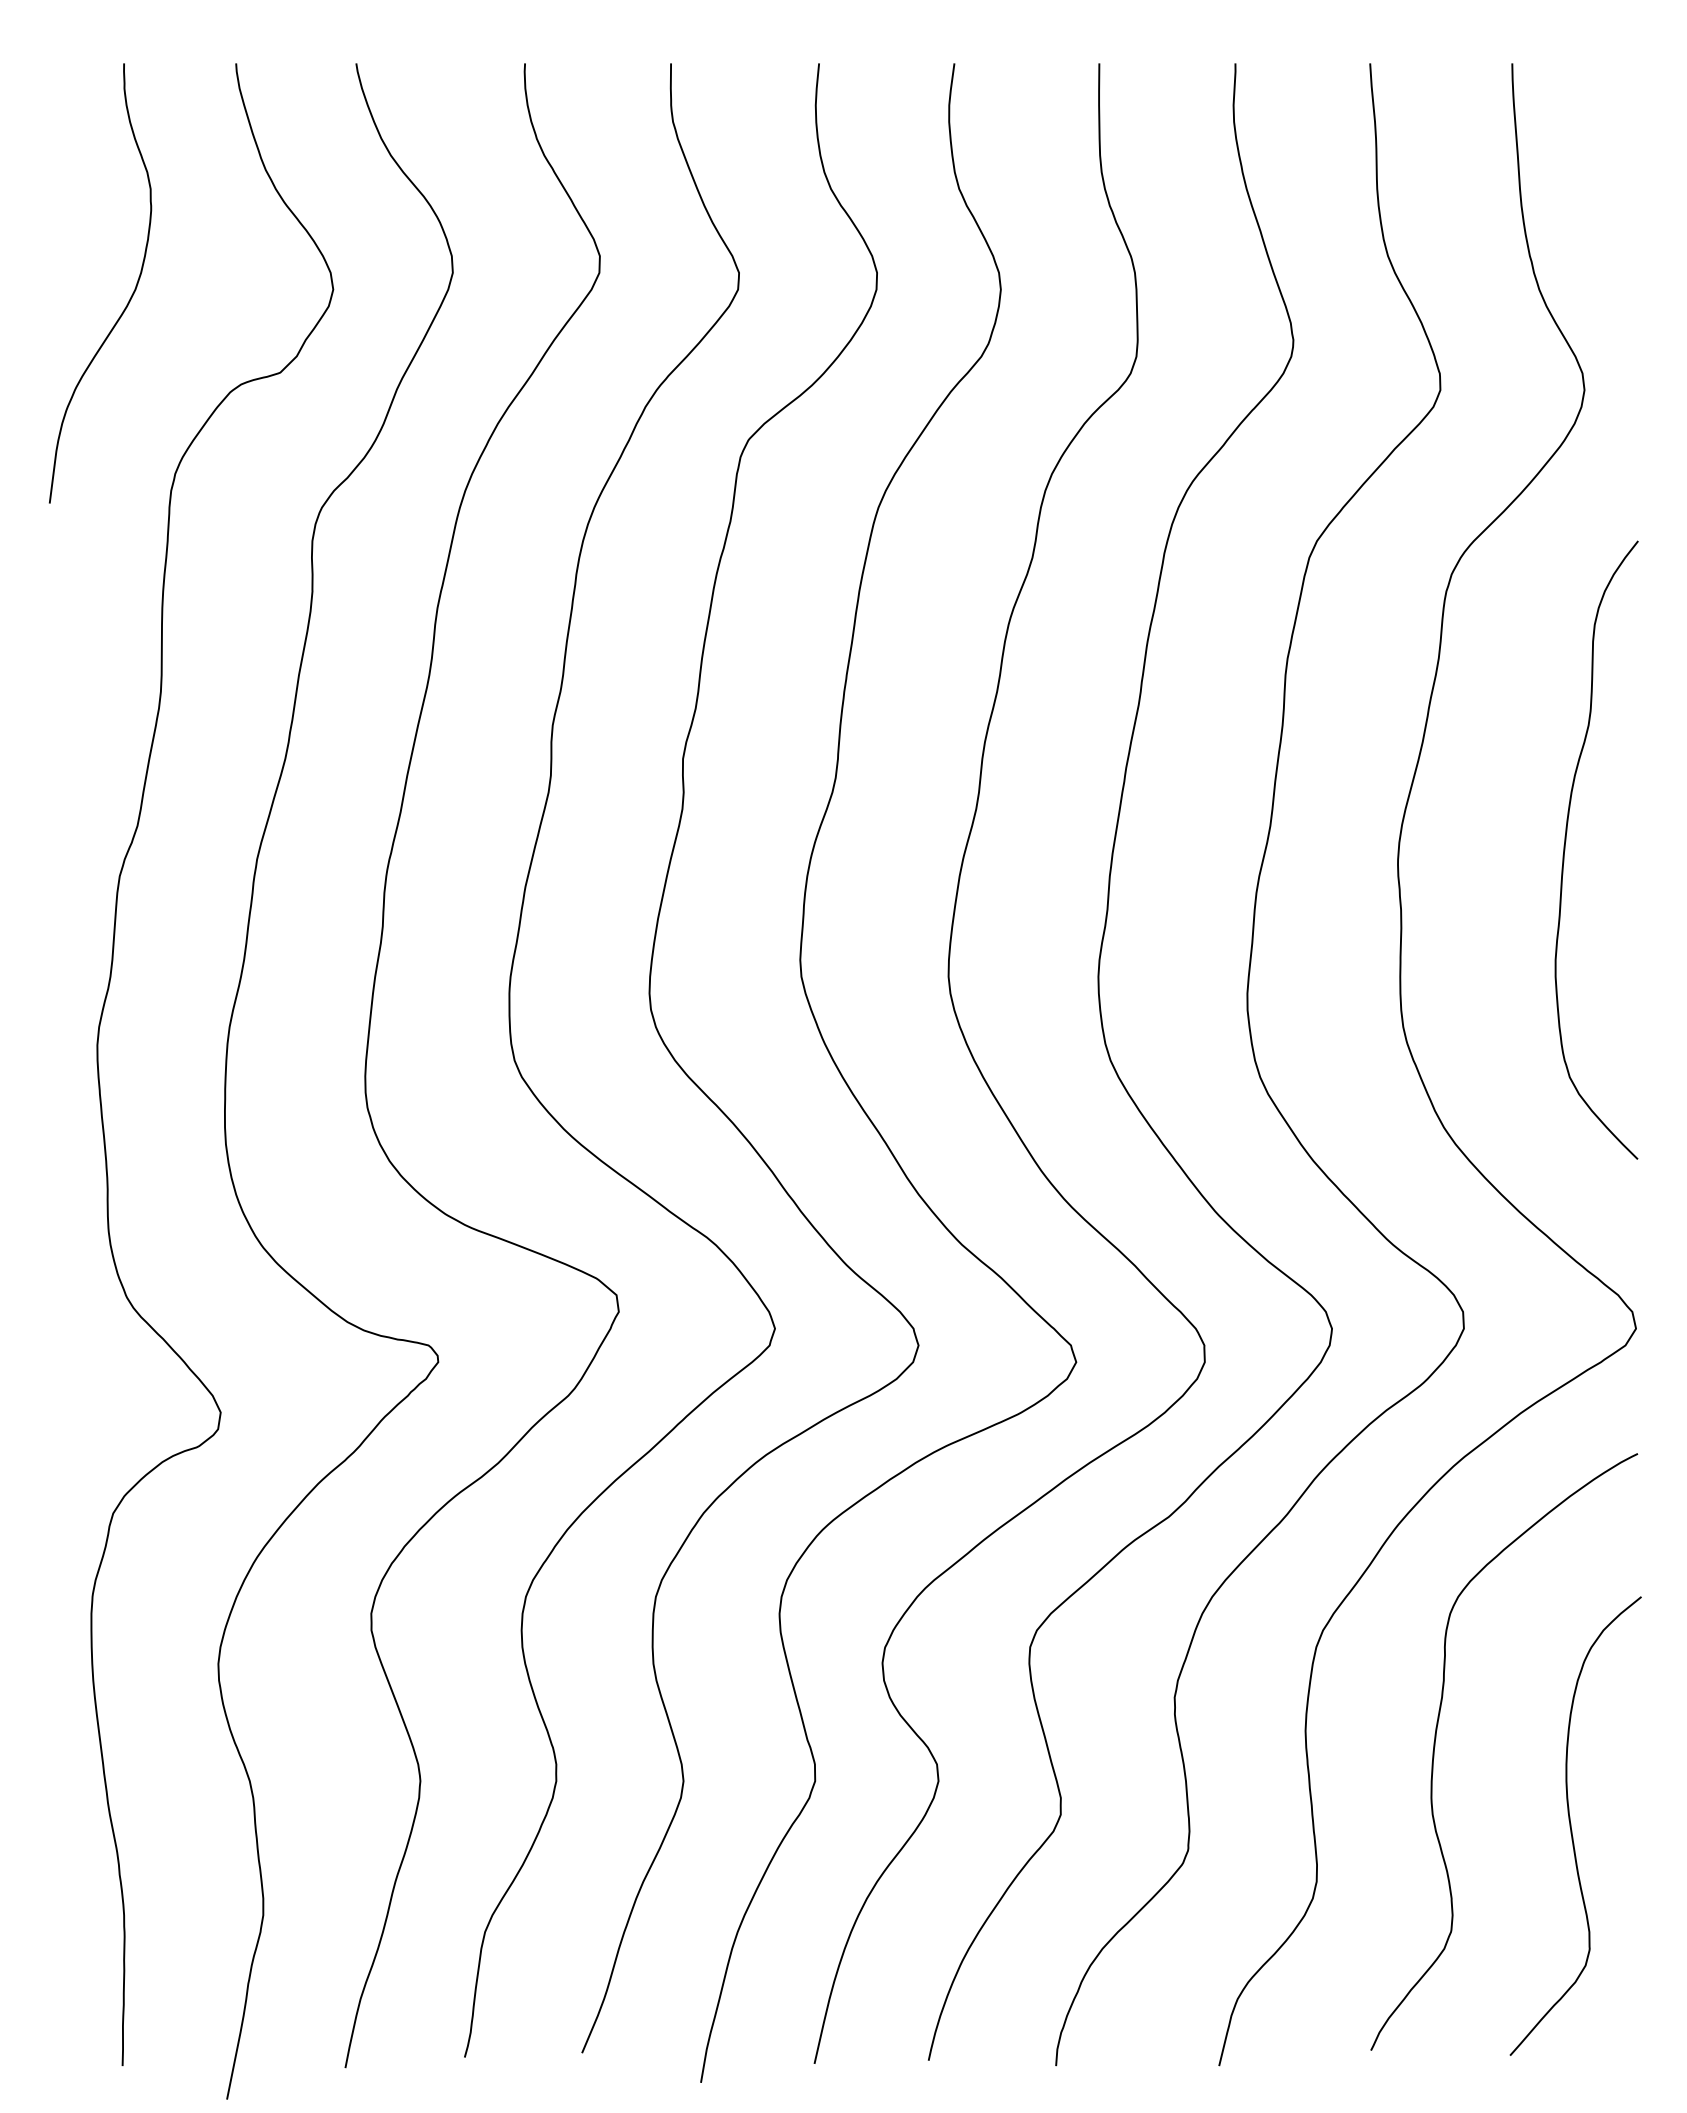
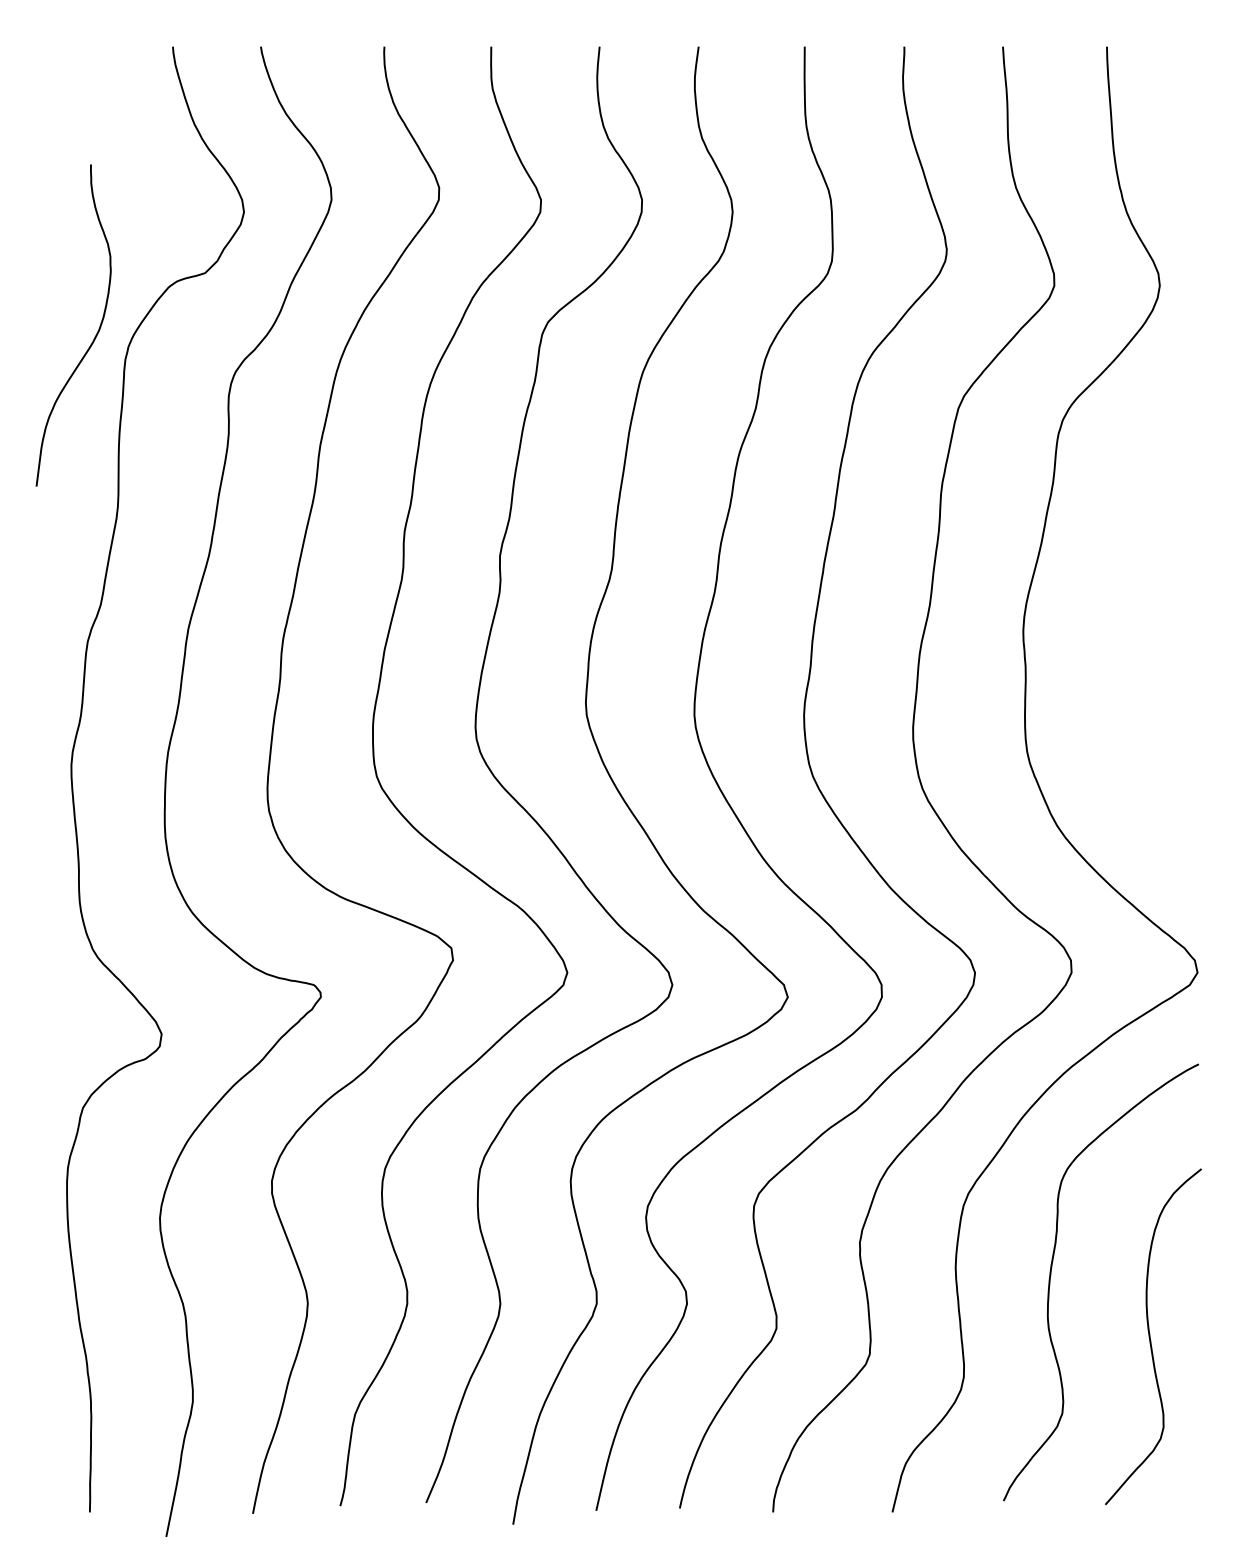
curve: (129, 298) -> (94, 336), moved
curve: (1565, 849) -> (1145, 621), removed

